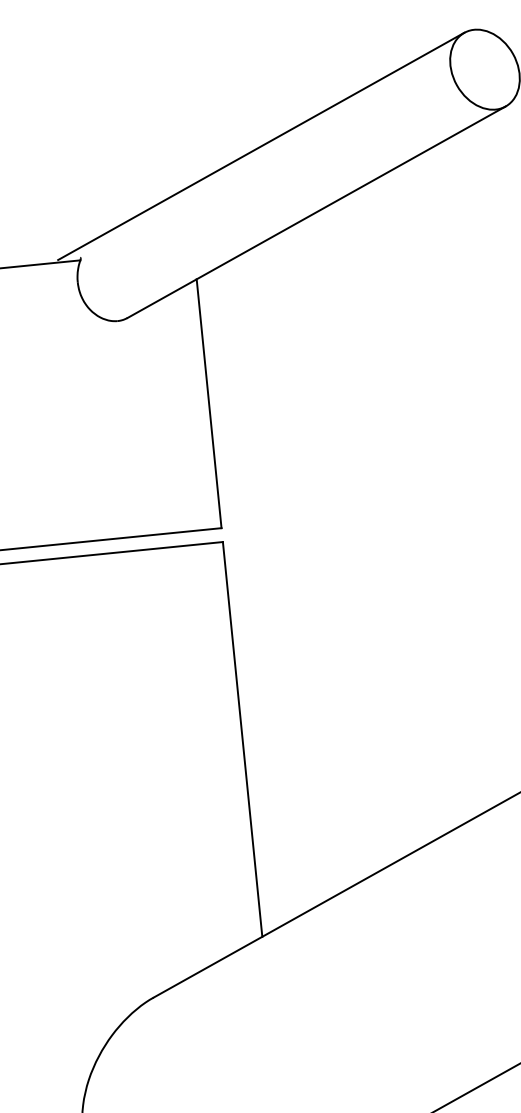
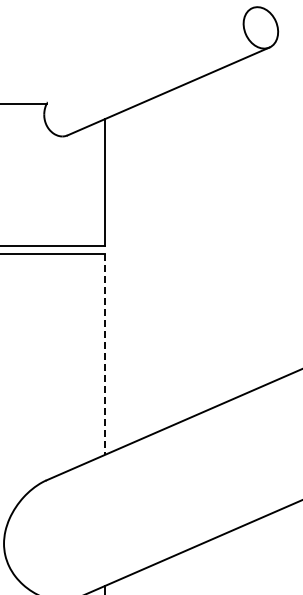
line: (260, 146) -> (143, 55), removed
line: (242, 739) -> (104, 354), solid -> dashed

